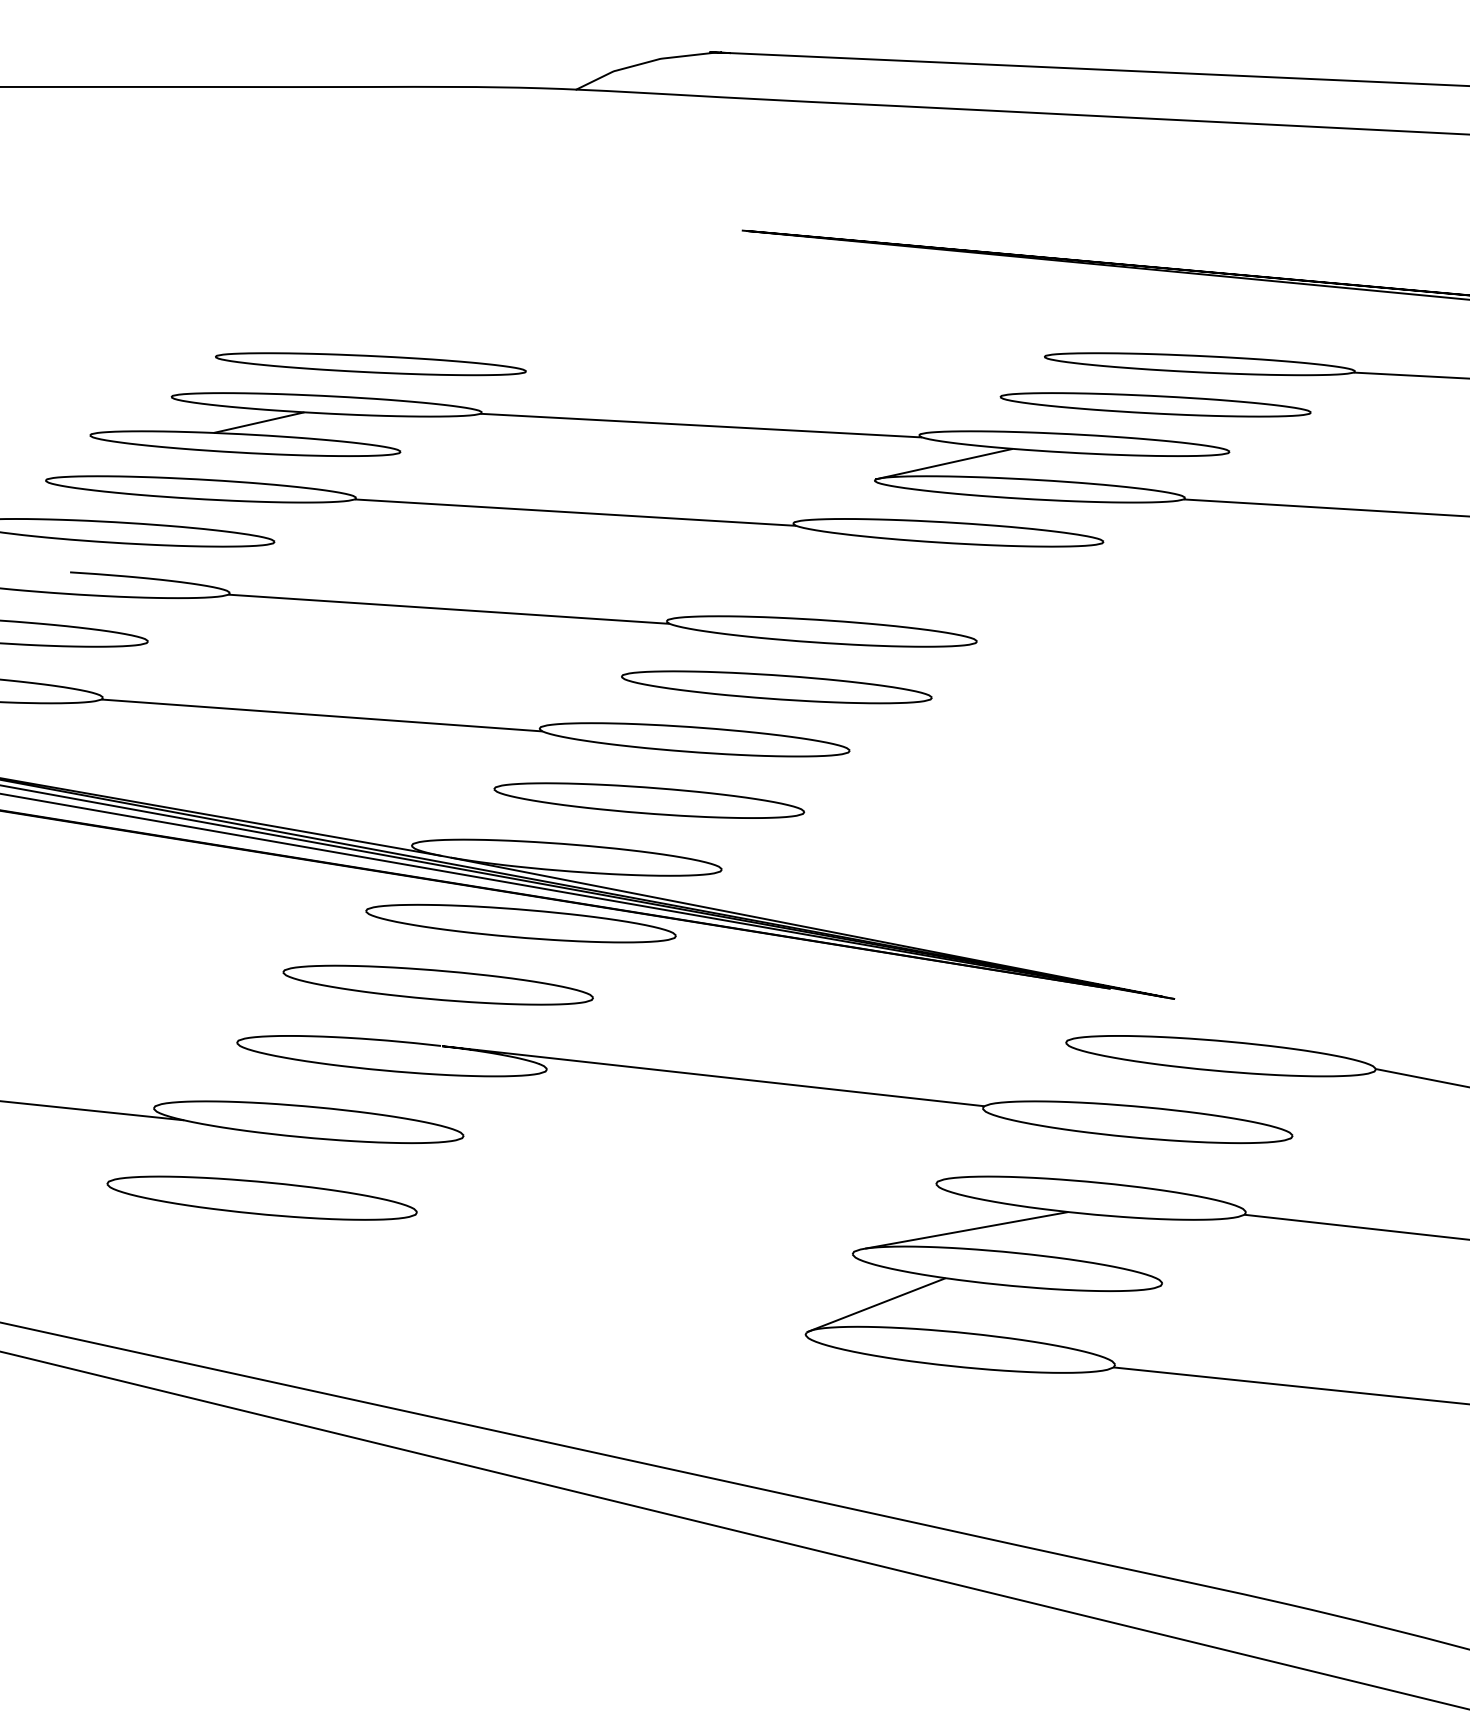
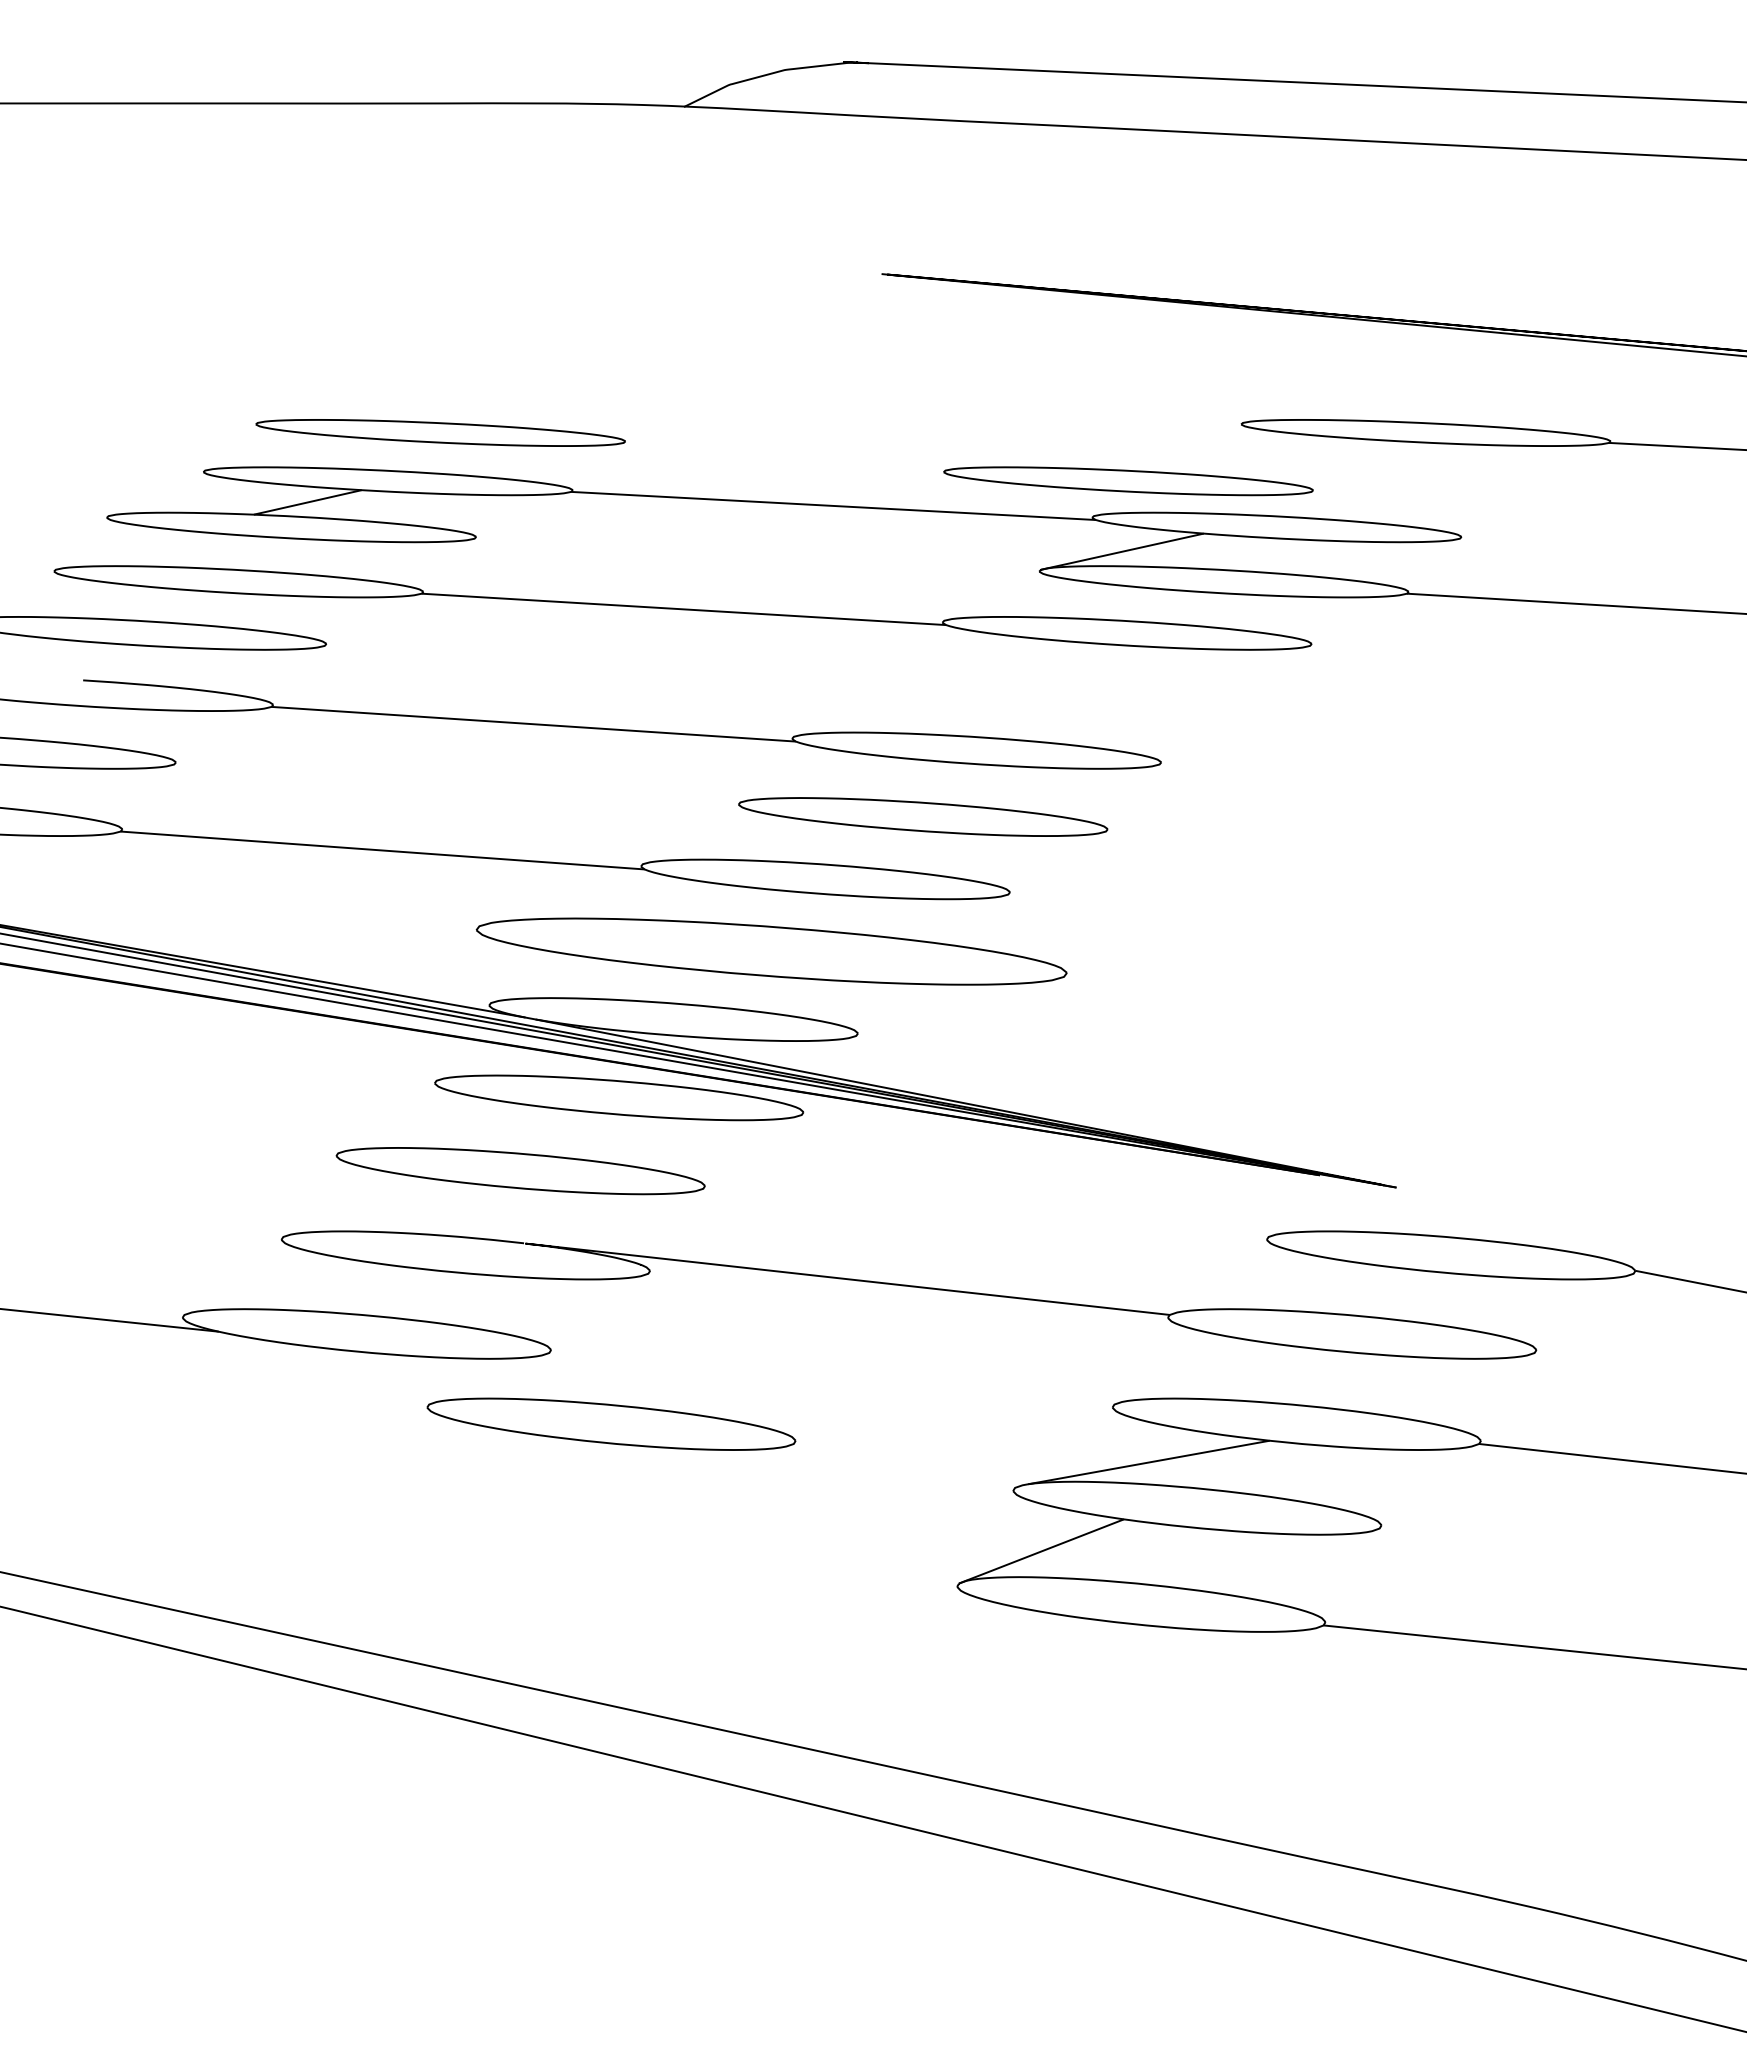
part: (1155, 405) -> (1128, 481), moved
part: (649, 800) -> (771, 951), size x1.6
part: (262, 1197) -> (611, 1423), moved

